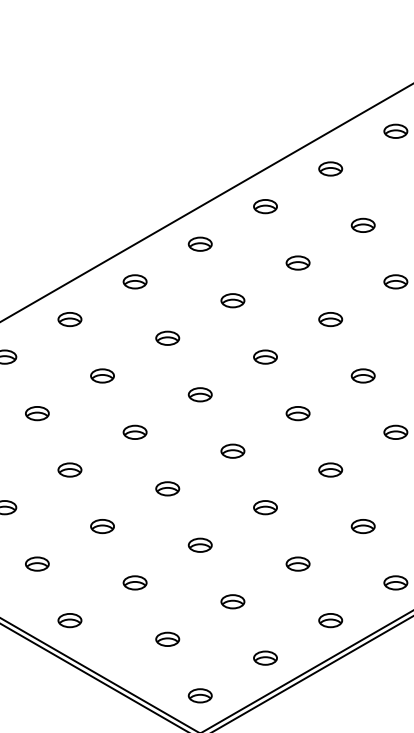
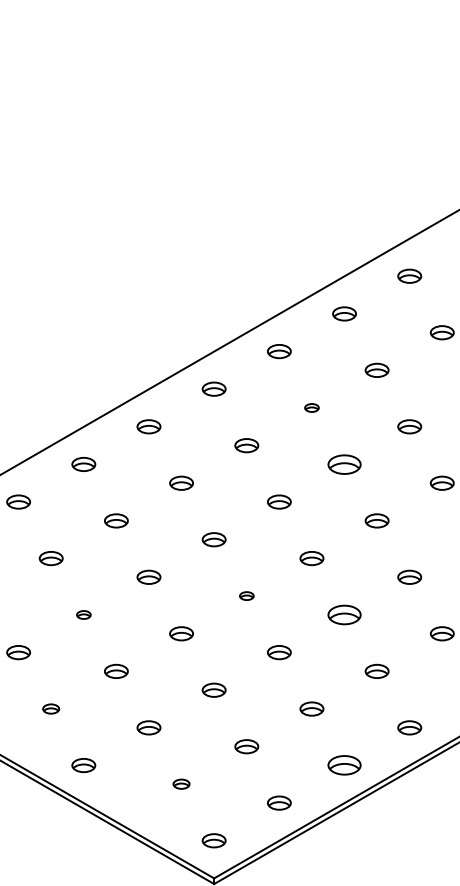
part: (297, 262) -> (311, 407), size x0.6
part: (330, 318) -> (344, 463), size x1.4
part: (232, 450) -> (246, 595), size x0.6
part: (69, 469) -> (83, 614), size x0.6
part: (330, 469) -> (344, 614), size x1.4
part: (36, 563) -> (50, 708), size x0.7
part: (330, 620) -> (344, 765), size x1.4
part: (167, 638) -> (181, 783), size x0.7

